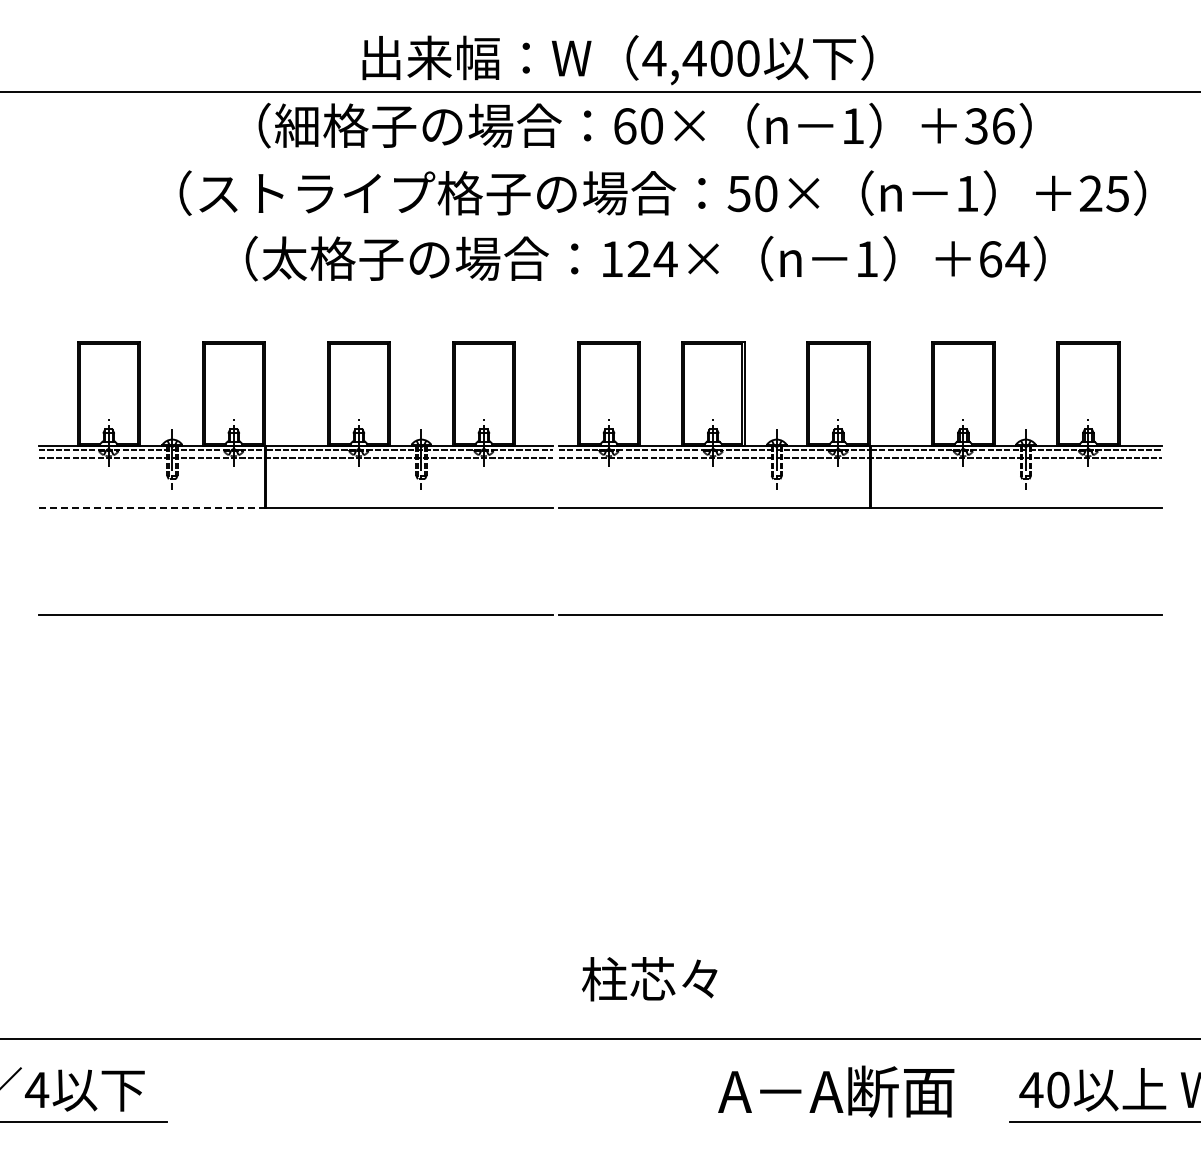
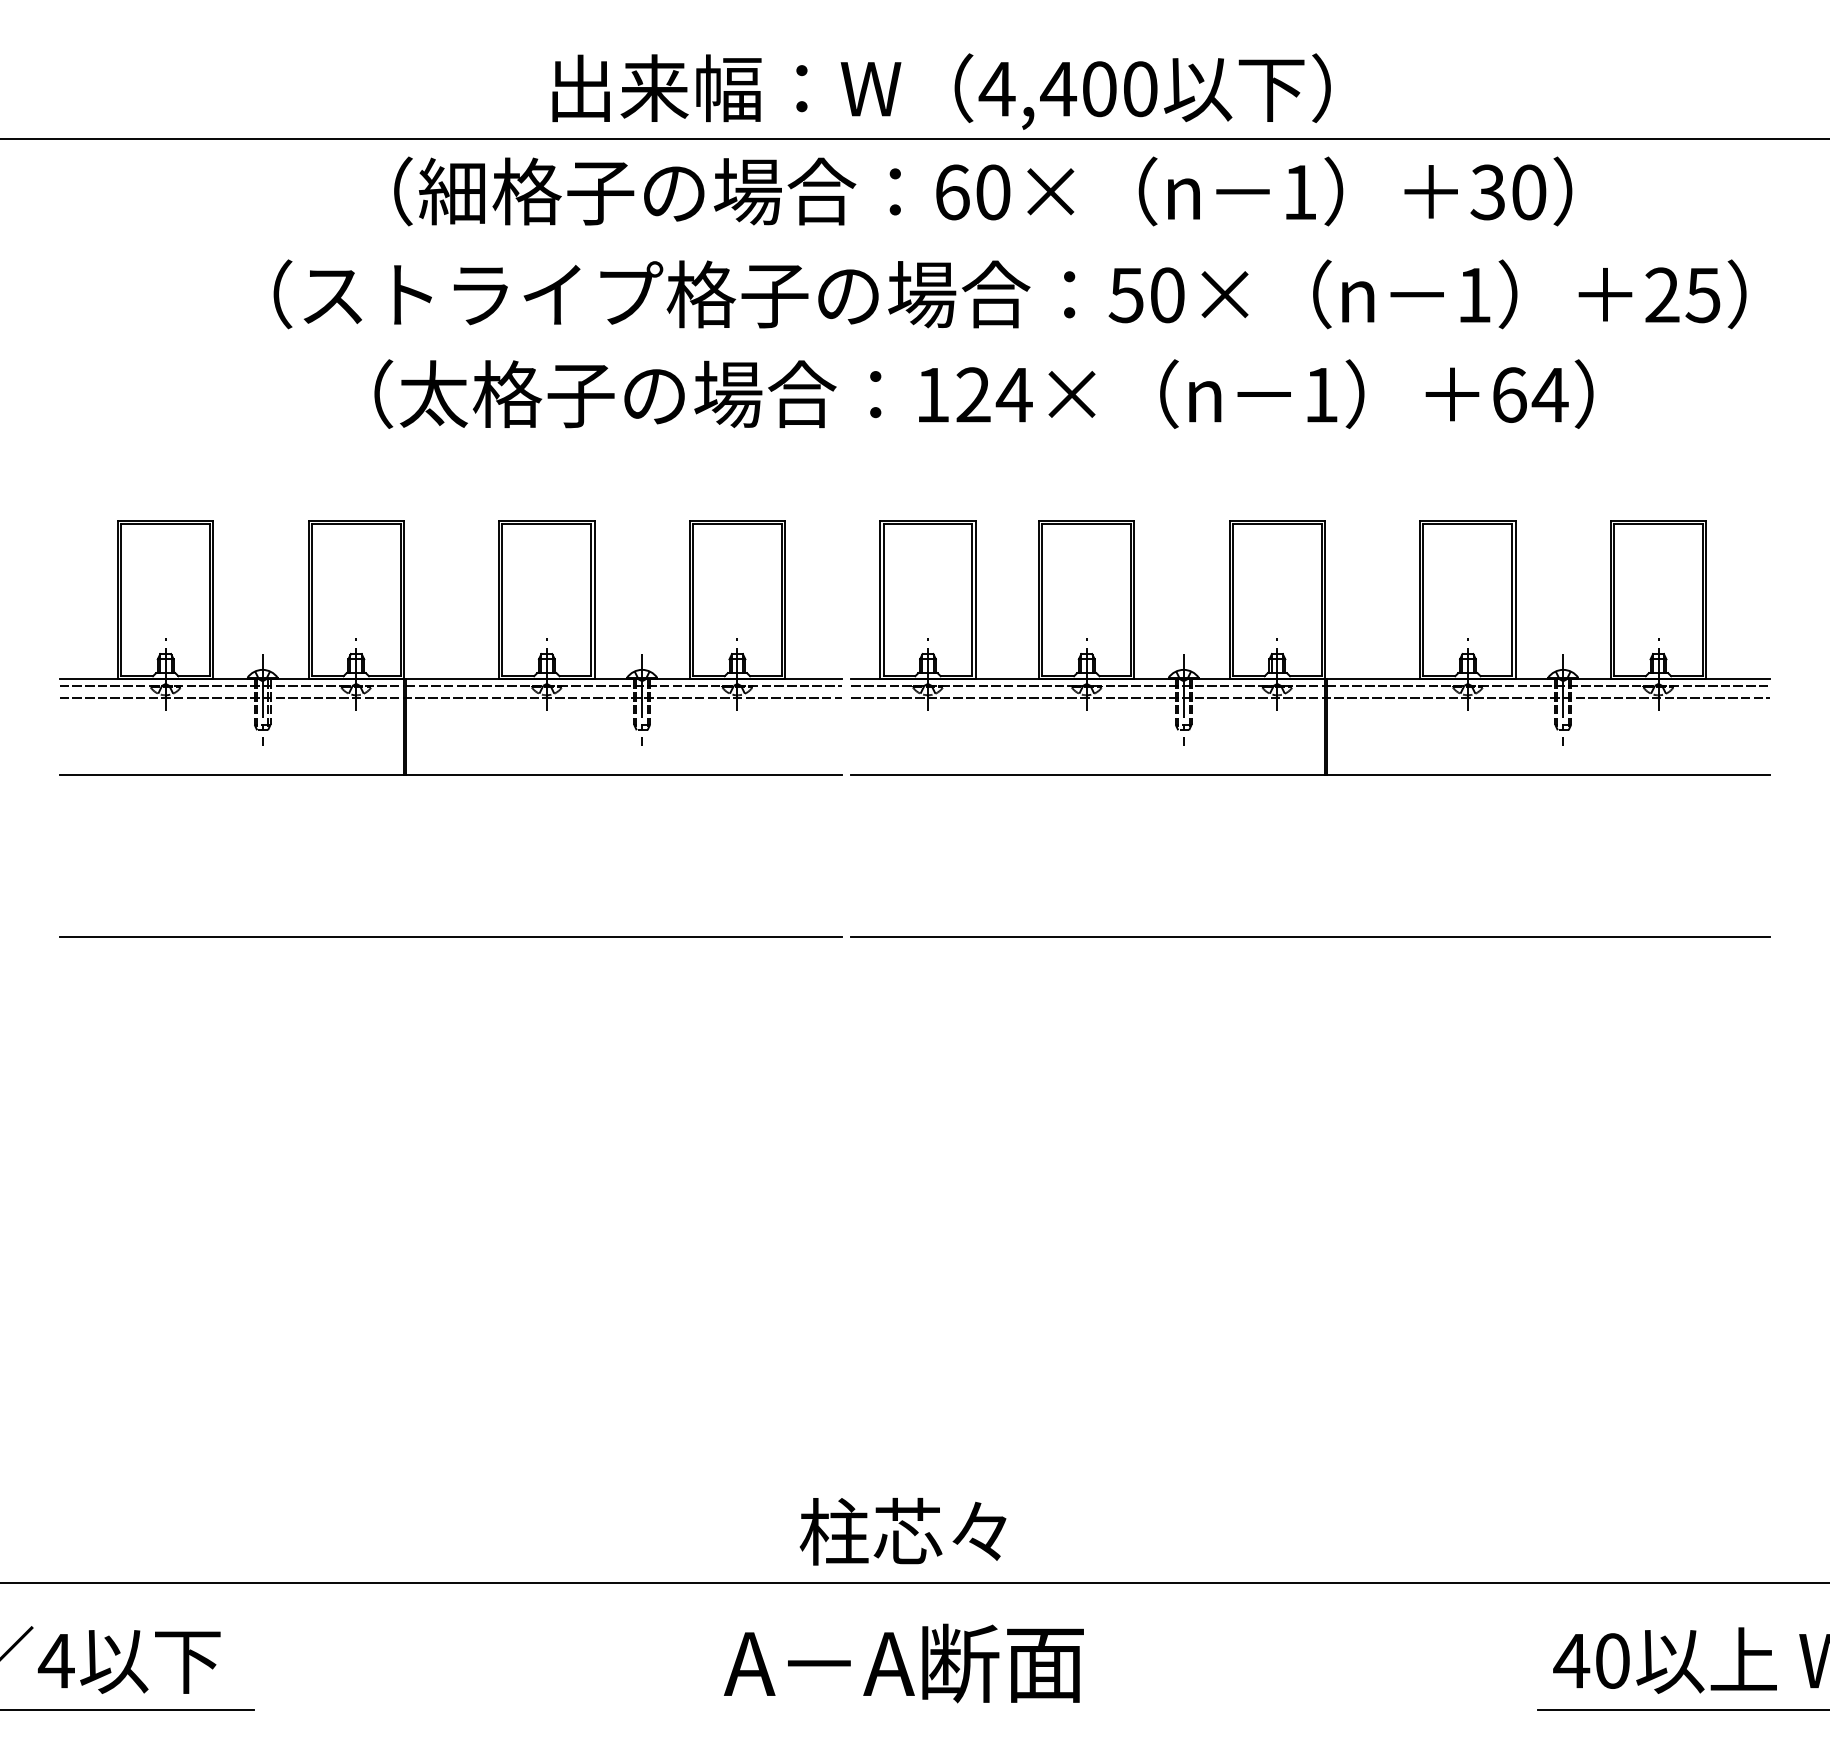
text: (1003, 126) -> (1529, 192), 36 -> 30
line: (152, 508) -> (232, 774), dashed -> solid
text: (649, 979) -> (902, 1532), moved
text: (836, 1091) -> (904, 1663), moved

